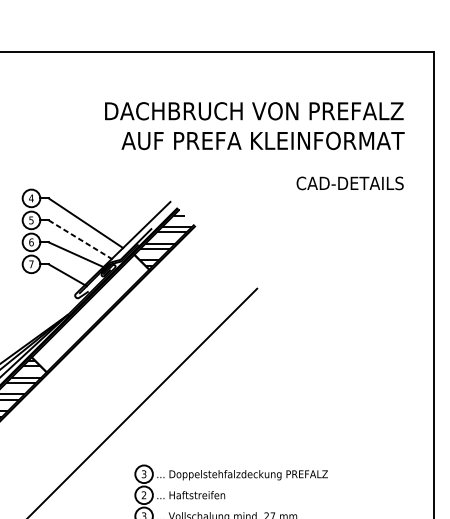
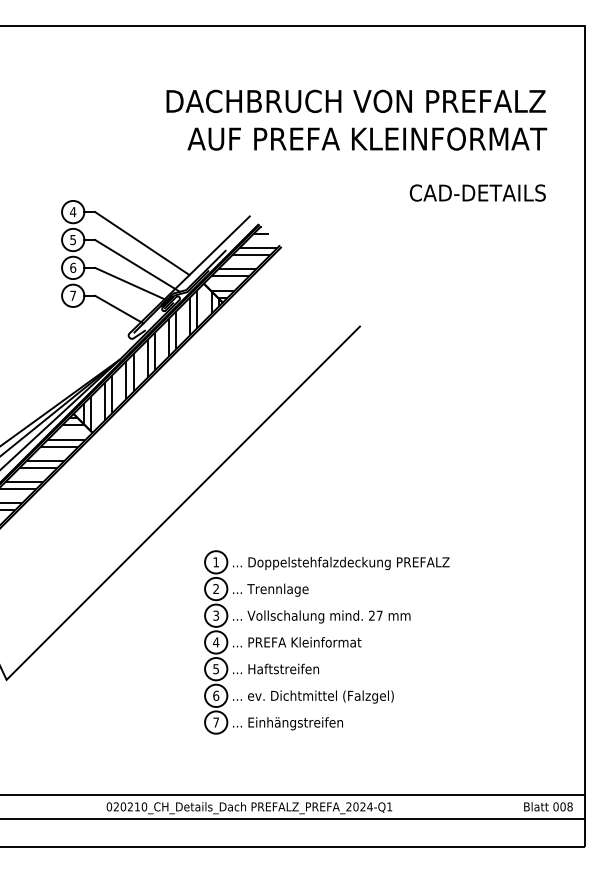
line: (82, 240) -> (137, 265), dashed -> solid
hatch: (92, 315) -> (150, 360), added
text: (144, 474) -> (216, 562), 3 -> 1
text: (197, 495) -> (283, 589), ... Haftstreifen -> ... Trennlage

